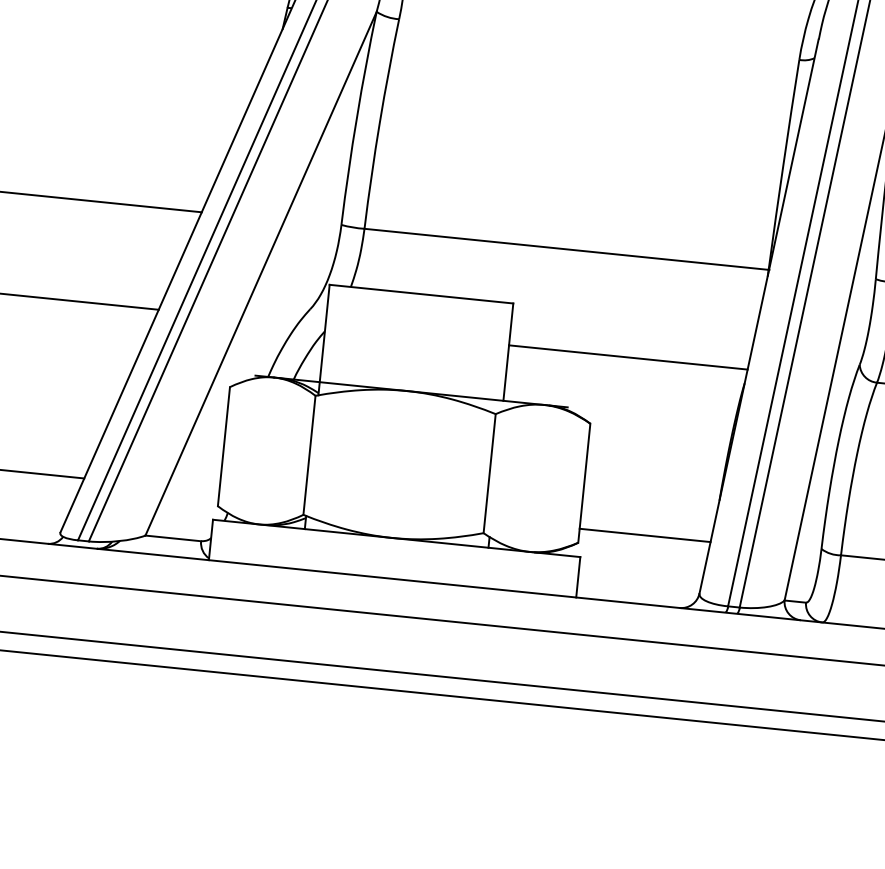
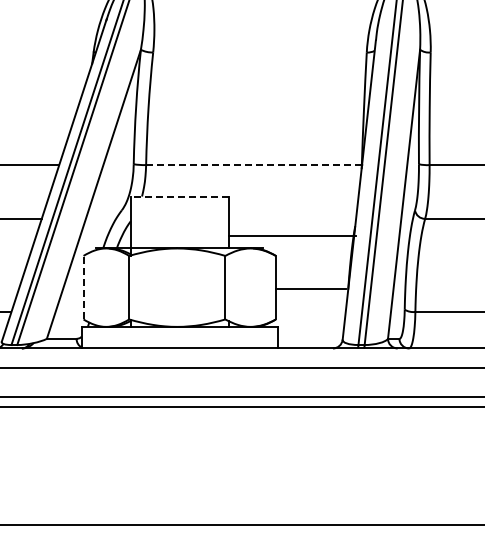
line: (565, 250) -> (253, 165), solid -> dashed
line: (421, 294) -> (179, 196), solid -> dashed
line: (628, 356) -> (292, 235), moved
line: (223, 446) -> (83, 287), solid -> dashed
line: (644, 534) -> (310, 288), moved

